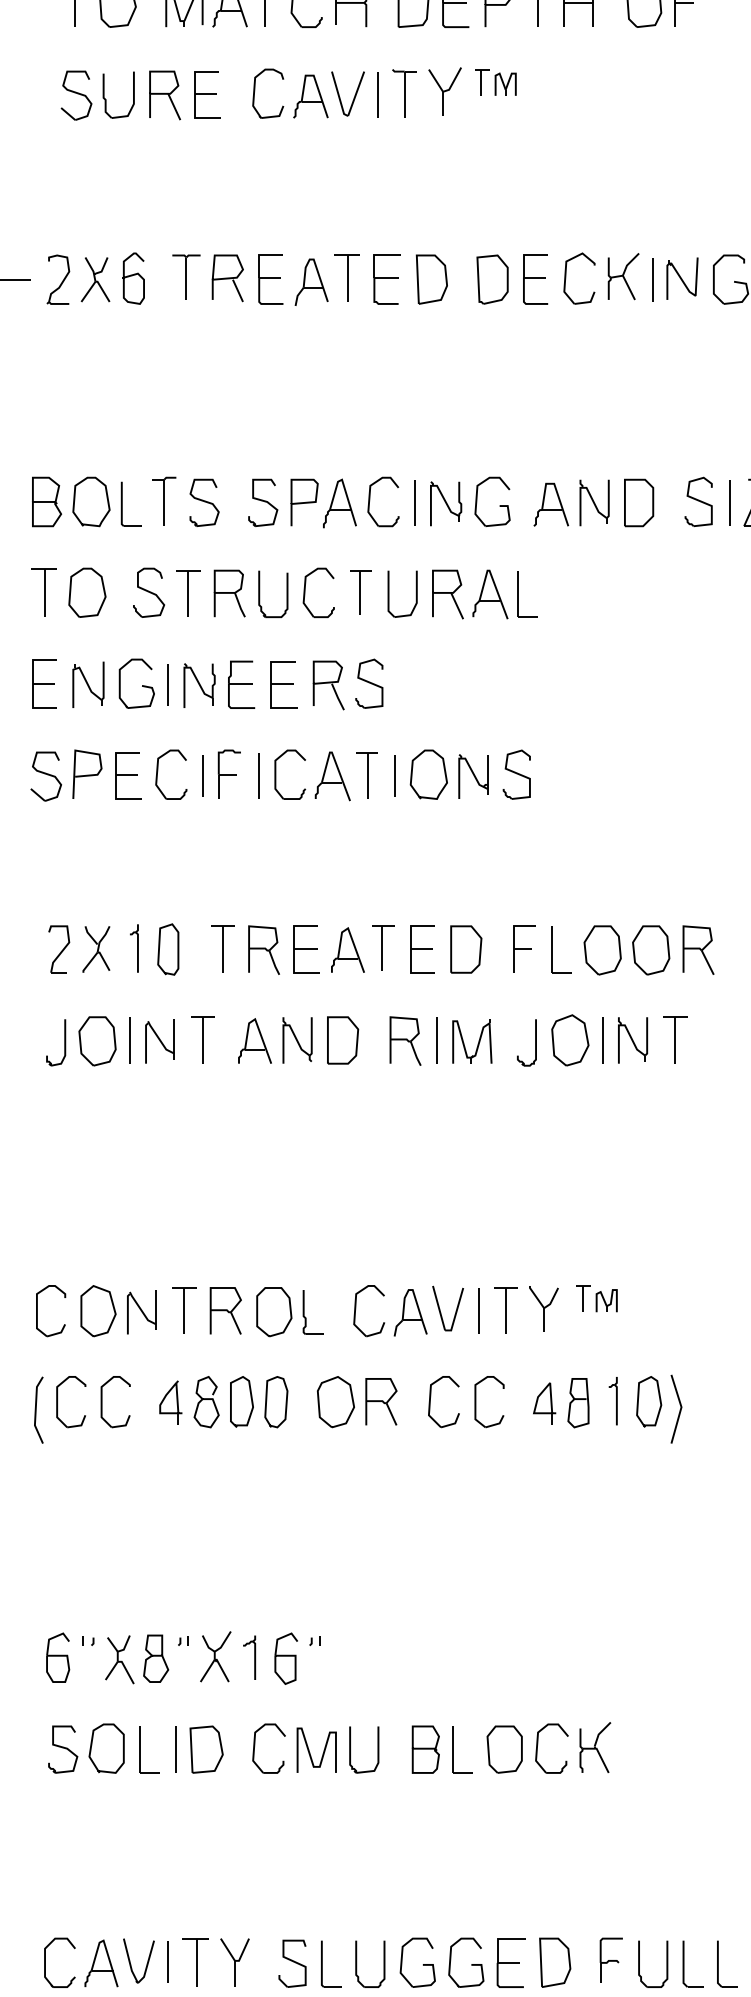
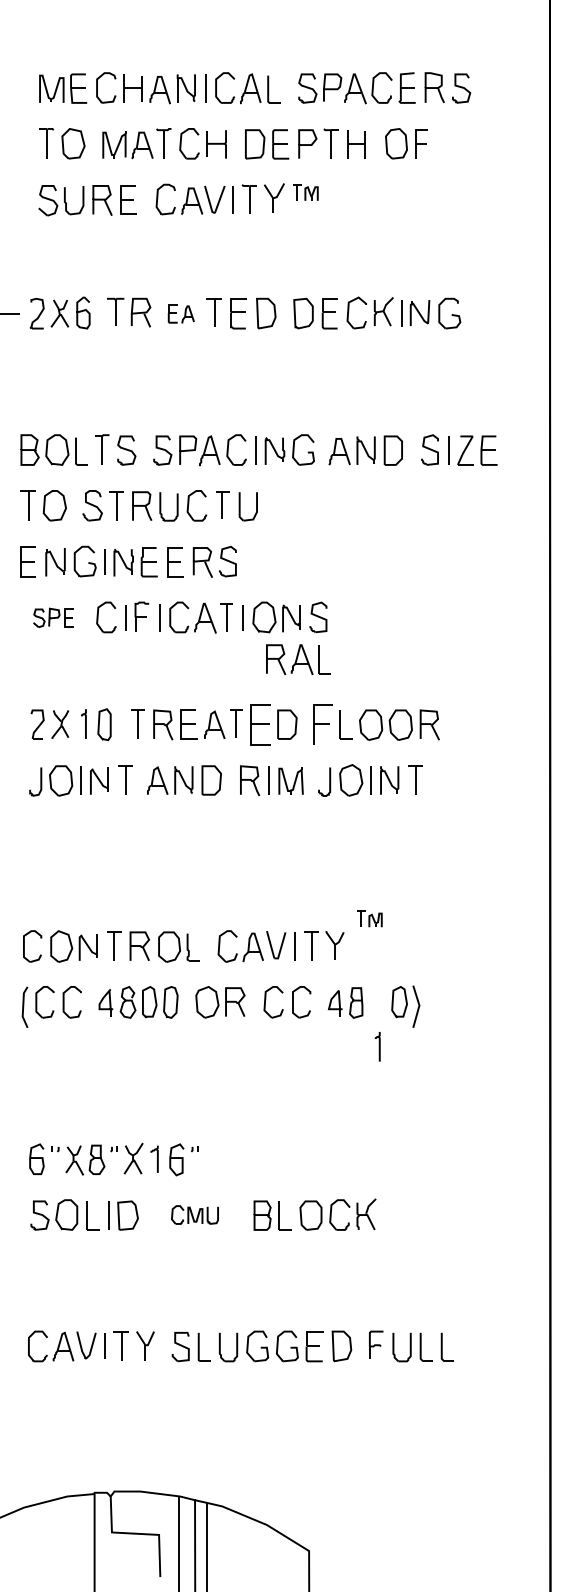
part: (293, 279) -> (181, 313), size x0.6
part: (484, 593) -> (298, 659), moved
part: (85, 774) -> (53, 617), size x0.6
part: (523, 947) -> (322, 723), size x1.4
part: (420, 949) -> (259, 724), size x1.4
part: (596, 1297) -> (369, 918), moved
part: (613, 1400) -> (377, 1046), moved
part: (314, 1747) -> (194, 1214), size x0.6

